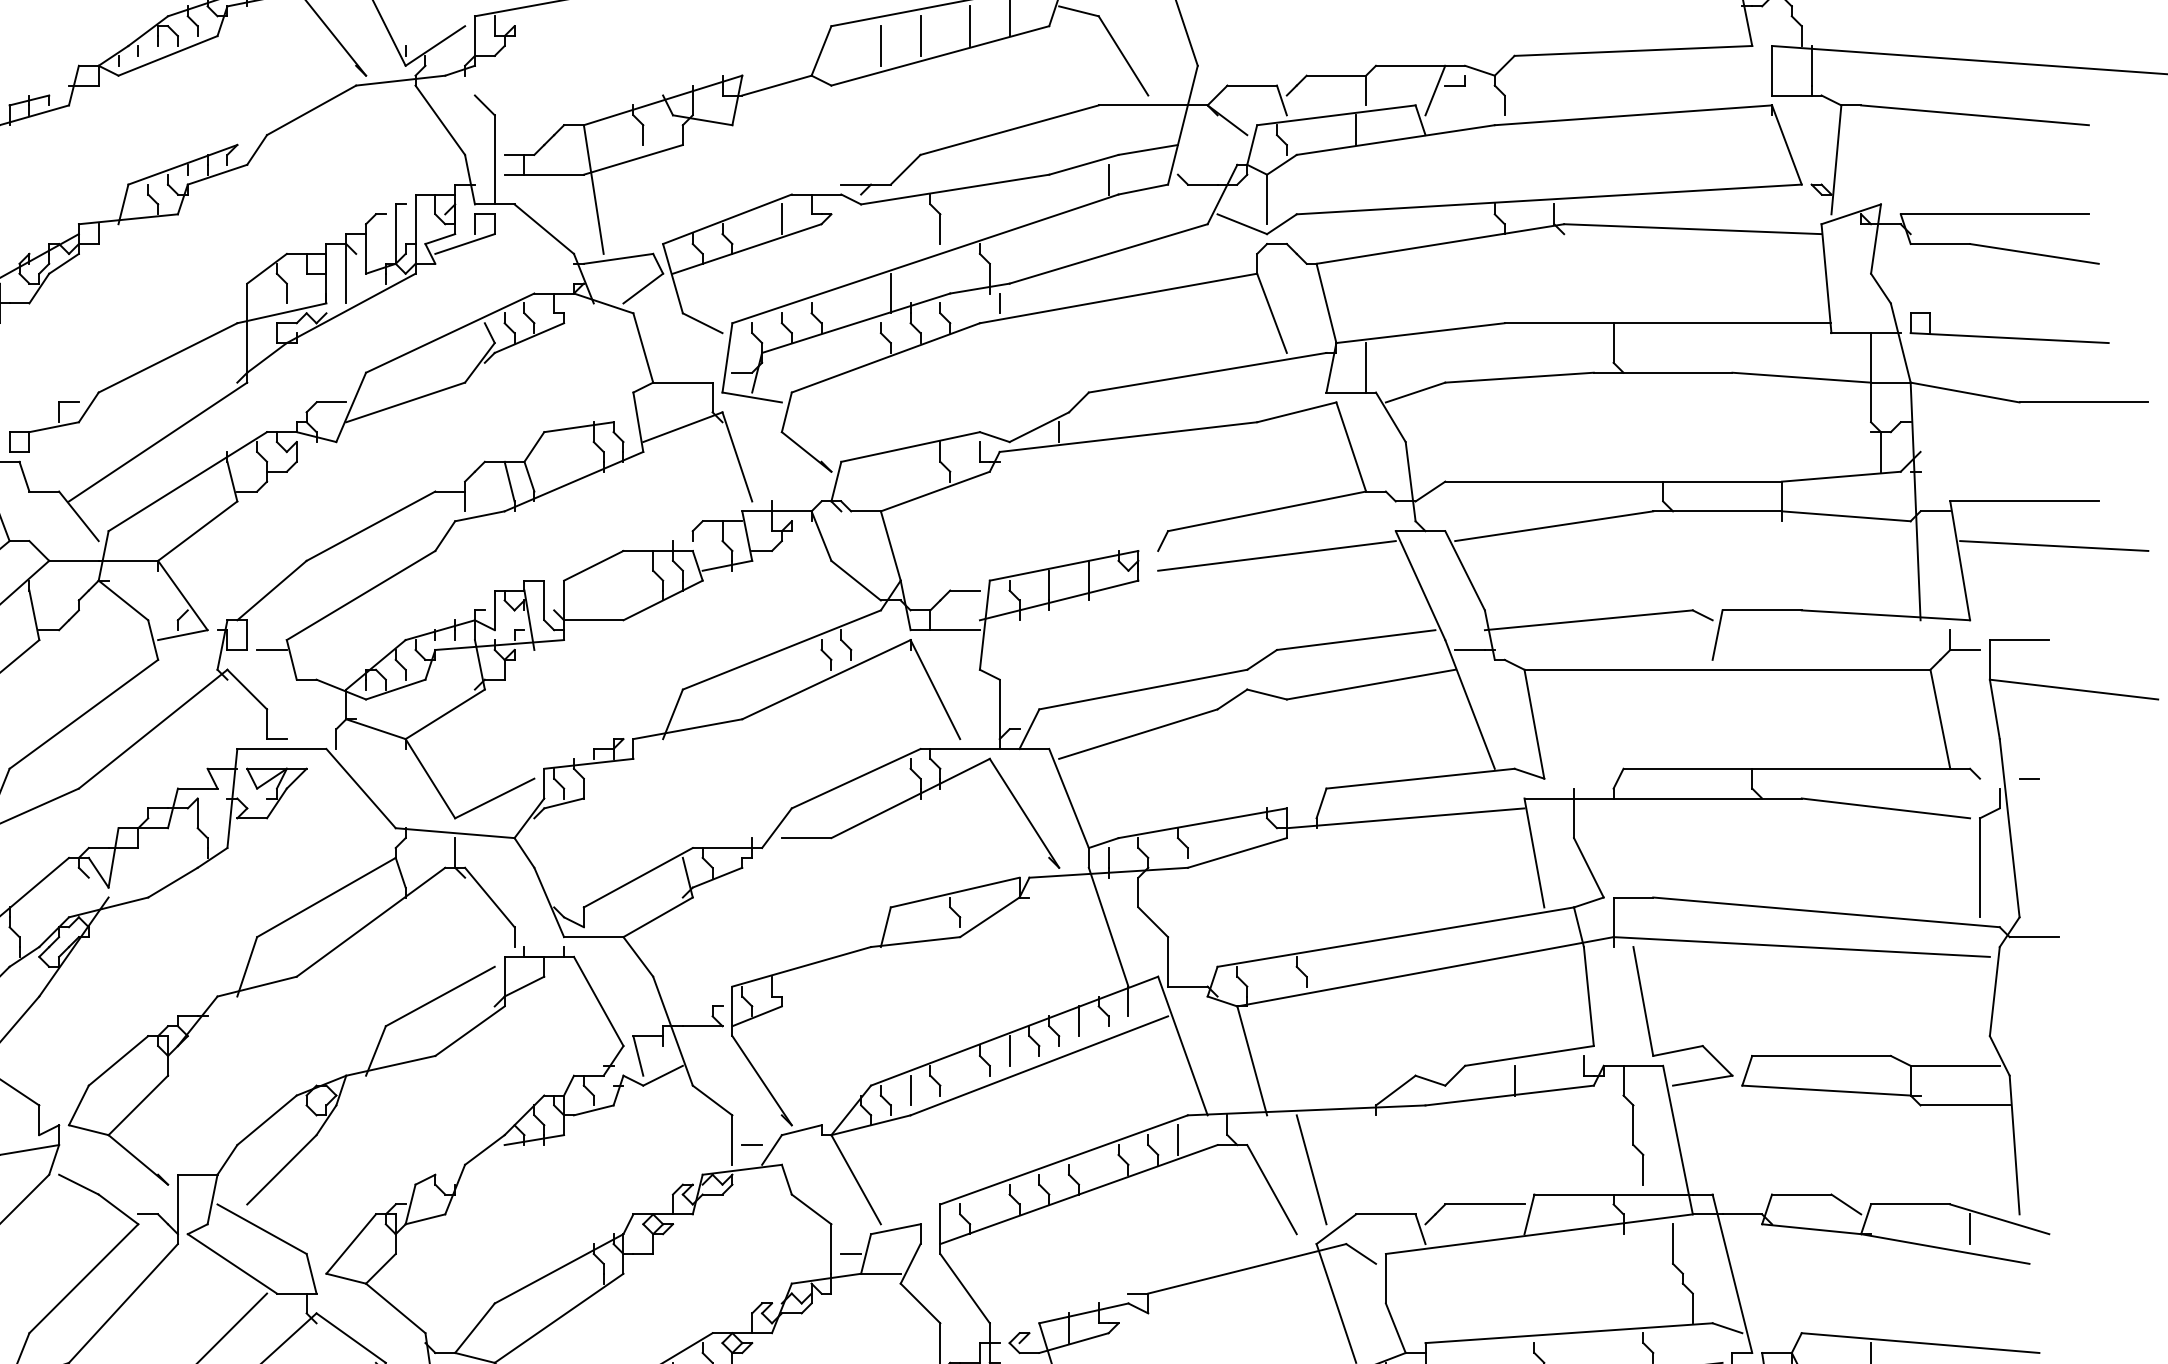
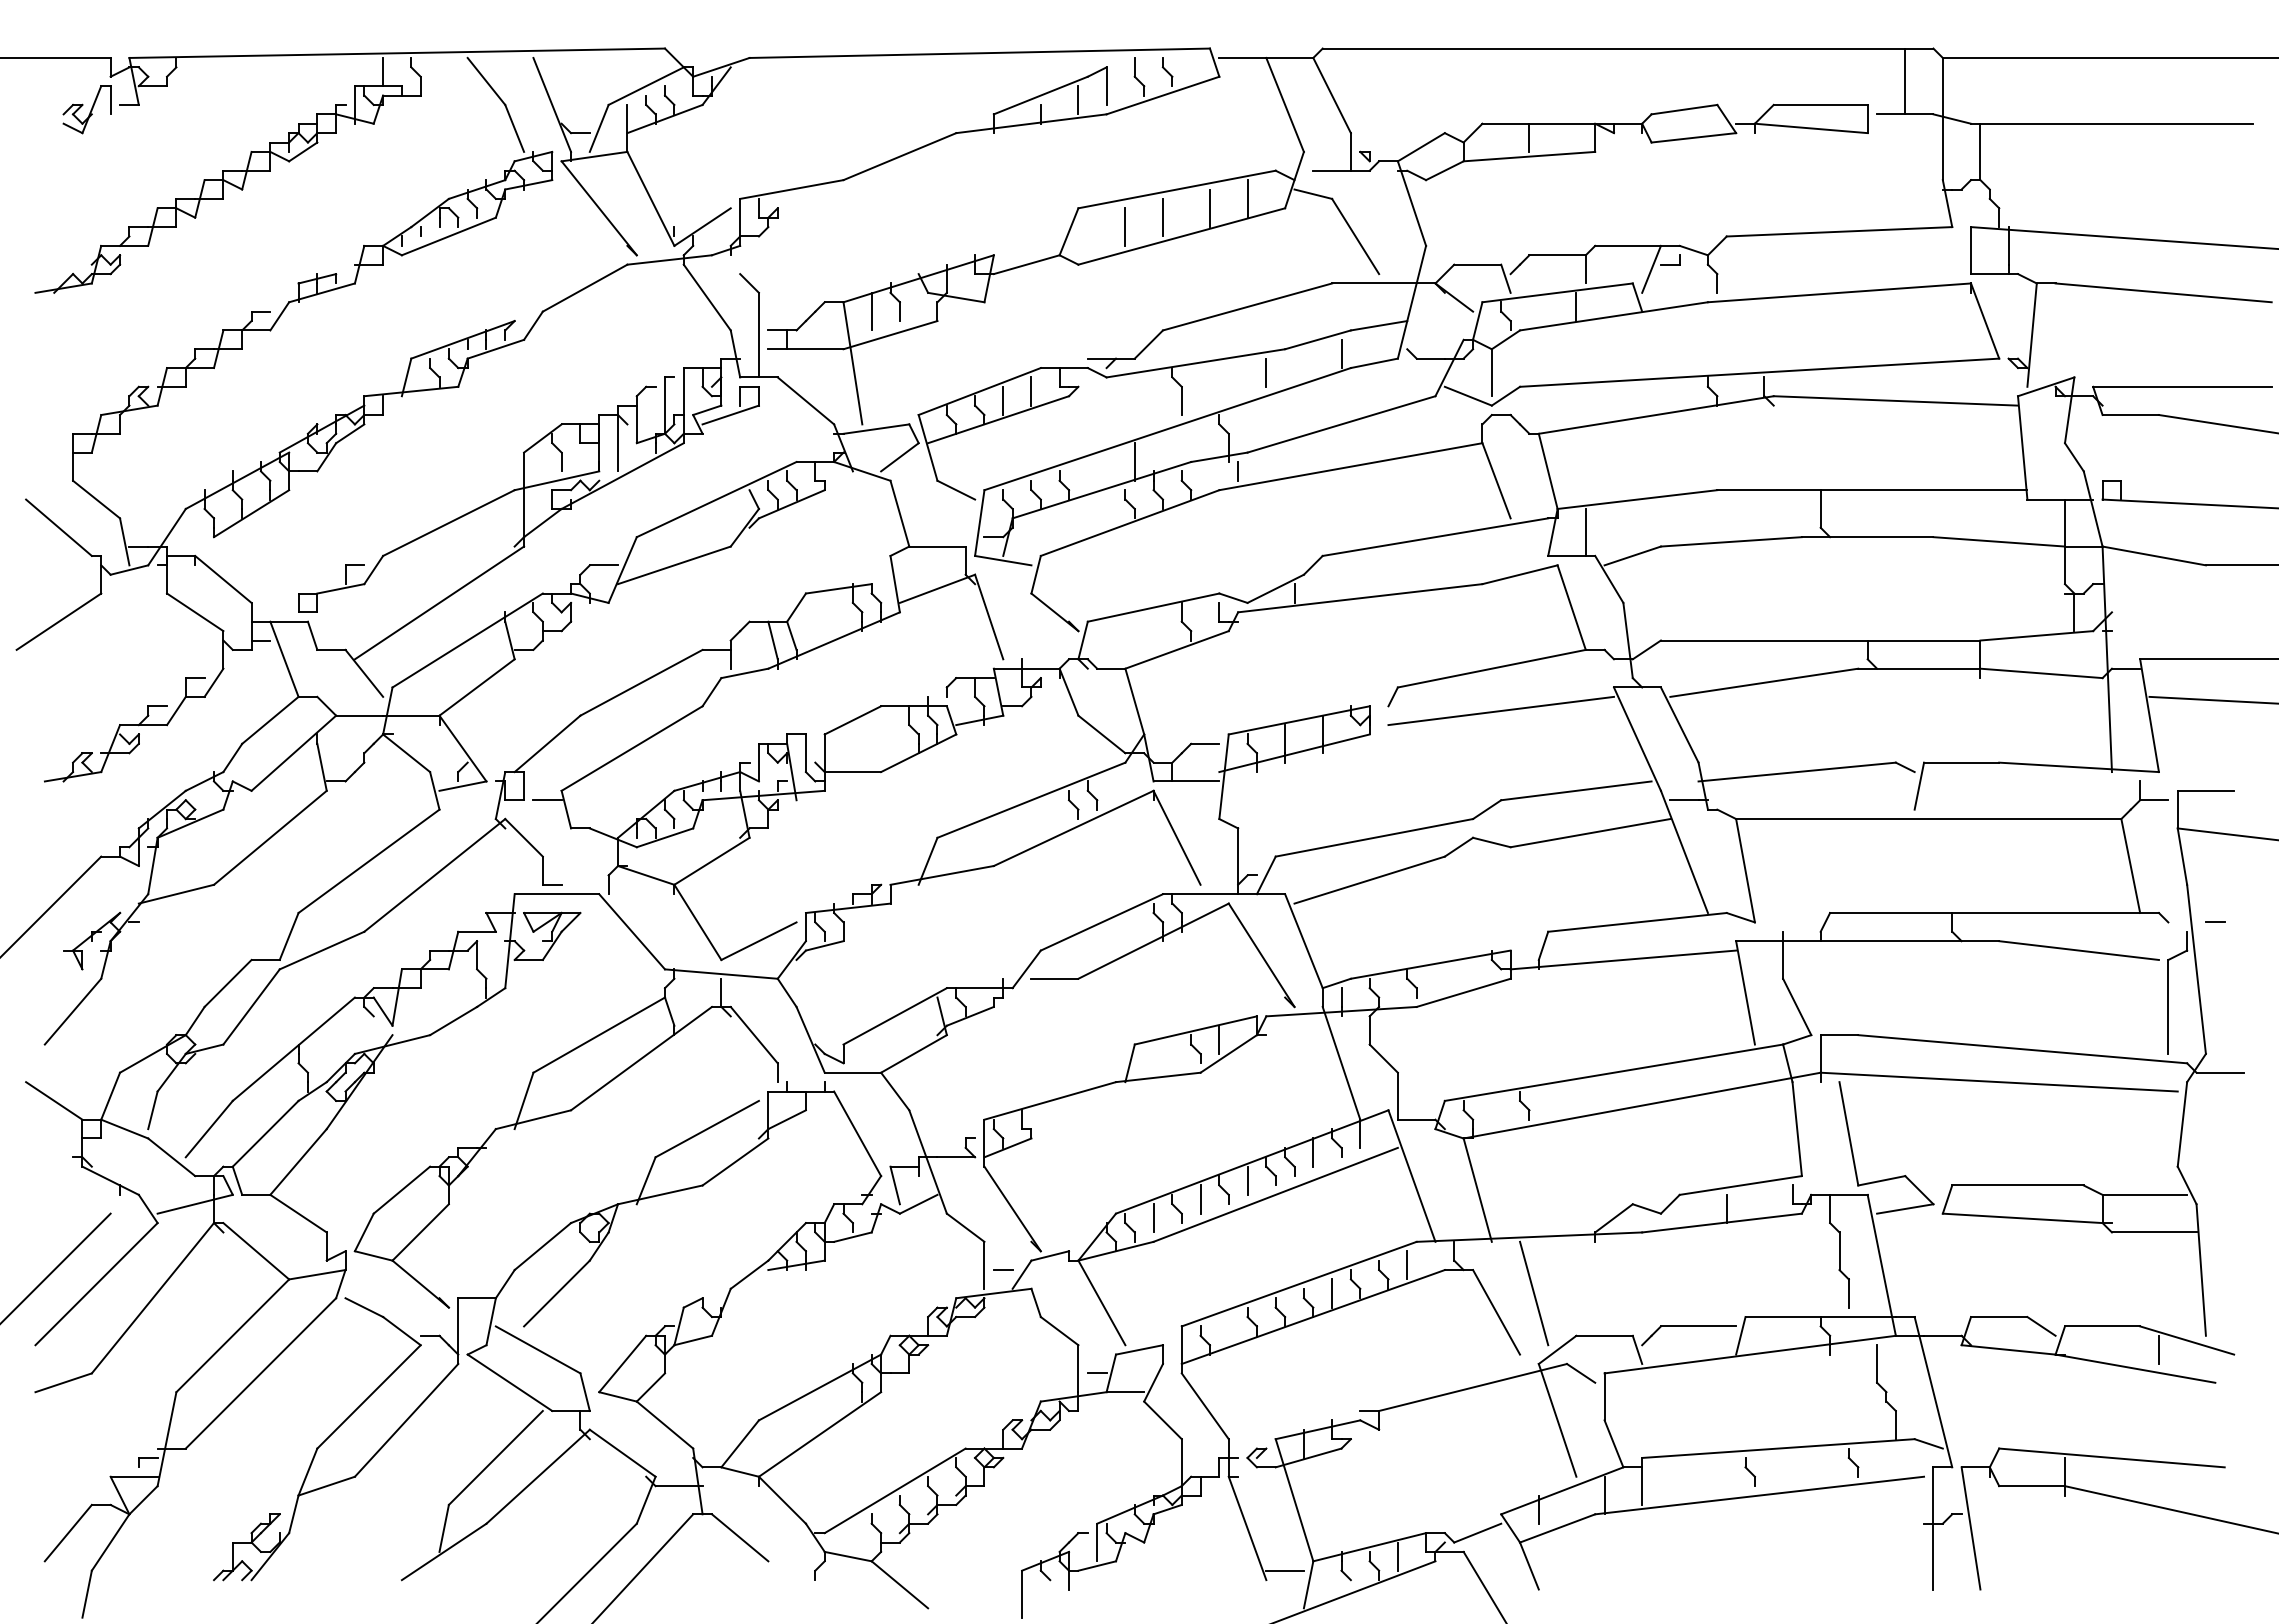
line: (613, 134) -> (871, 311), added
line: (1029, 199) -> (1266, 372), added
line: (752, 228) -> (1003, 400), added
line: (980, 902) -> (1219, 1039), added
line: (960, 1070) -> (1200, 1199), added
line: (1099, 1169) -> (1332, 1293), added

